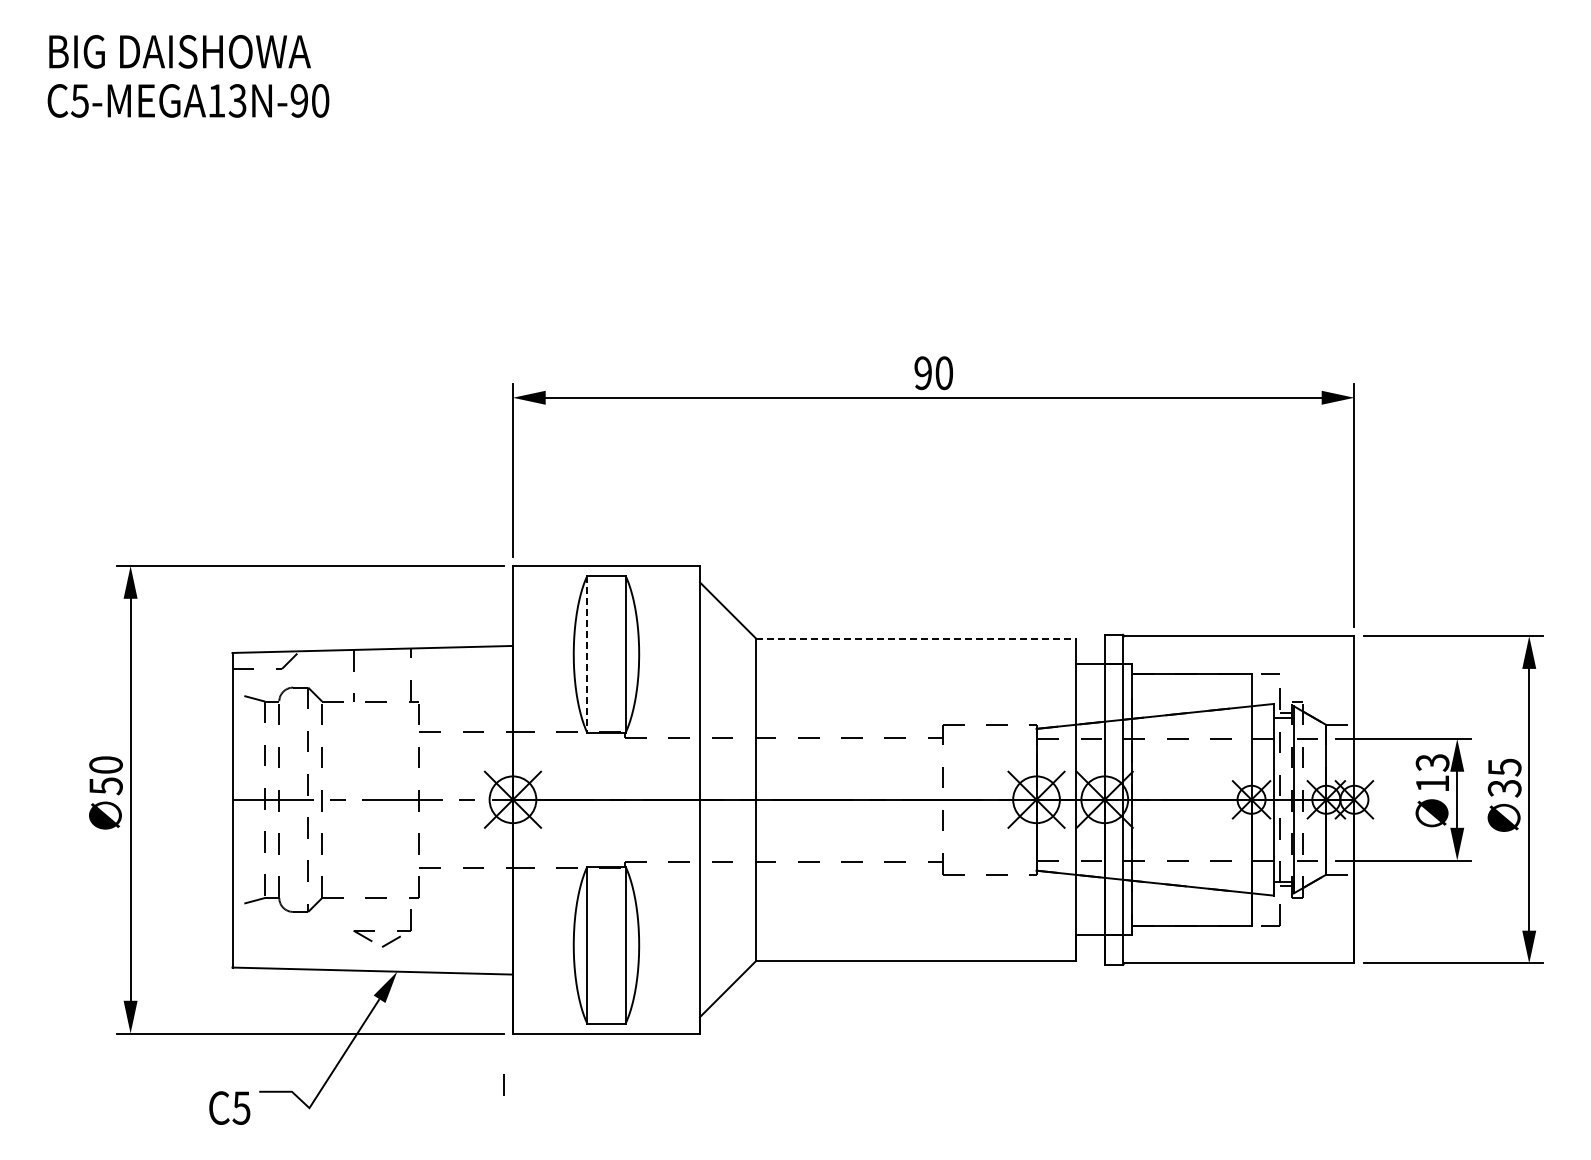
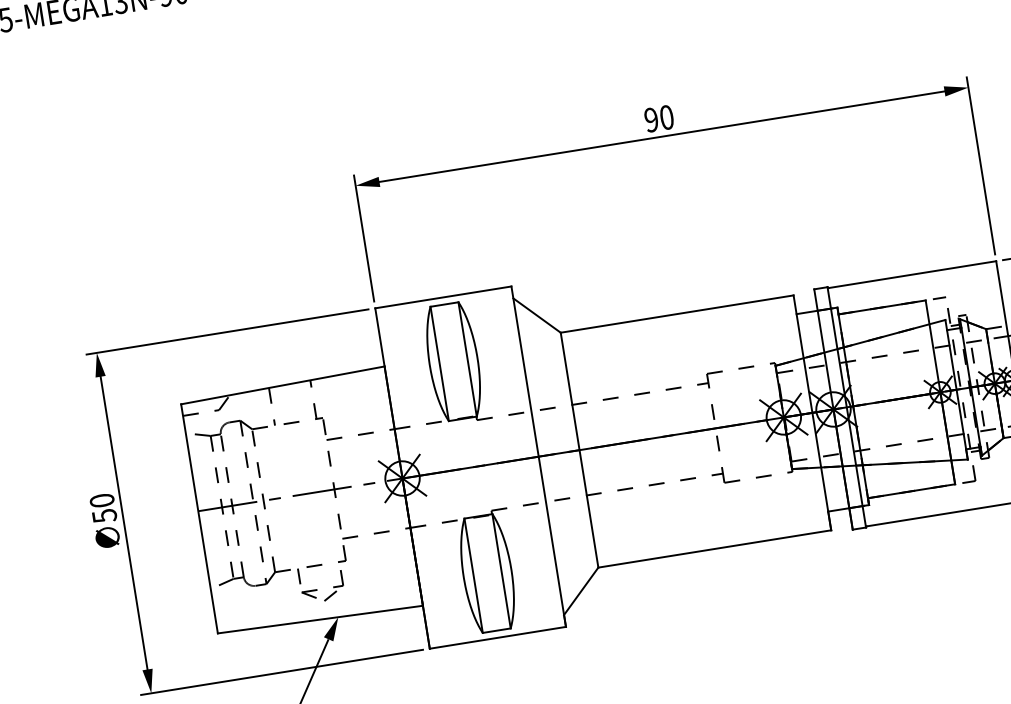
line: (915, 638) -> (676, 314), dashed -> solid
line: (587, 654) -> (439, 364), dashed -> solid
line: (503, 1084) -> (299, 576), moved

